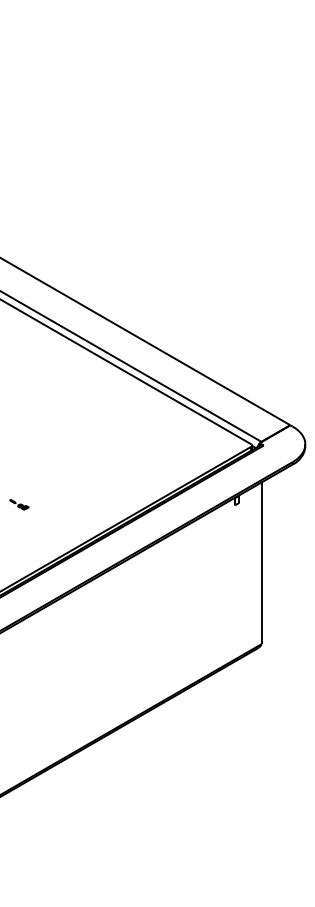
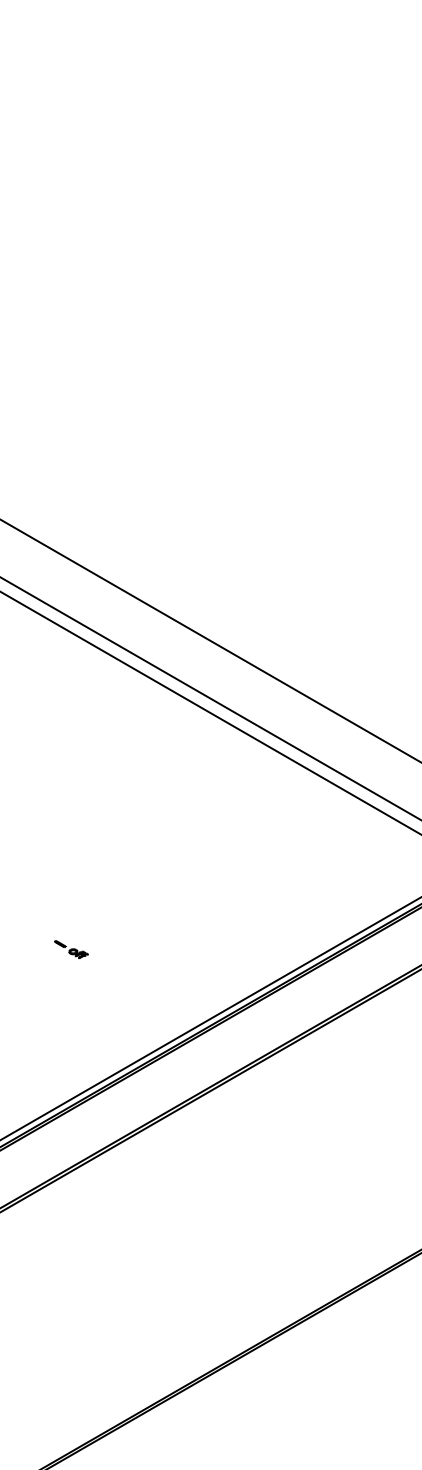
part: (19, 504) -> (71, 949), moved

